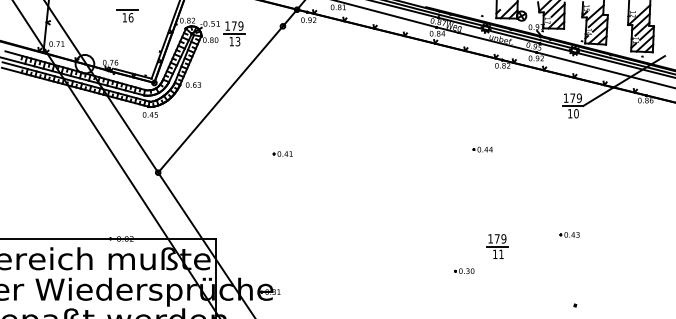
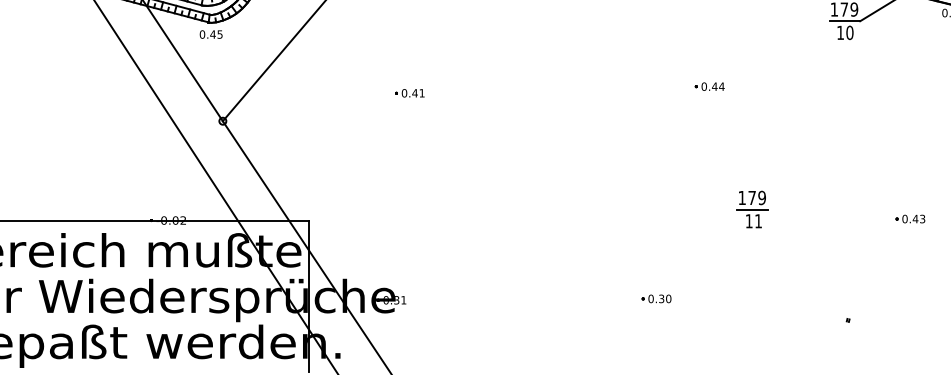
part: (569, 234) -> (909, 218), moved
part: (497, 246) -> (752, 209), moved
part: (464, 270) -> (656, 297), moved

